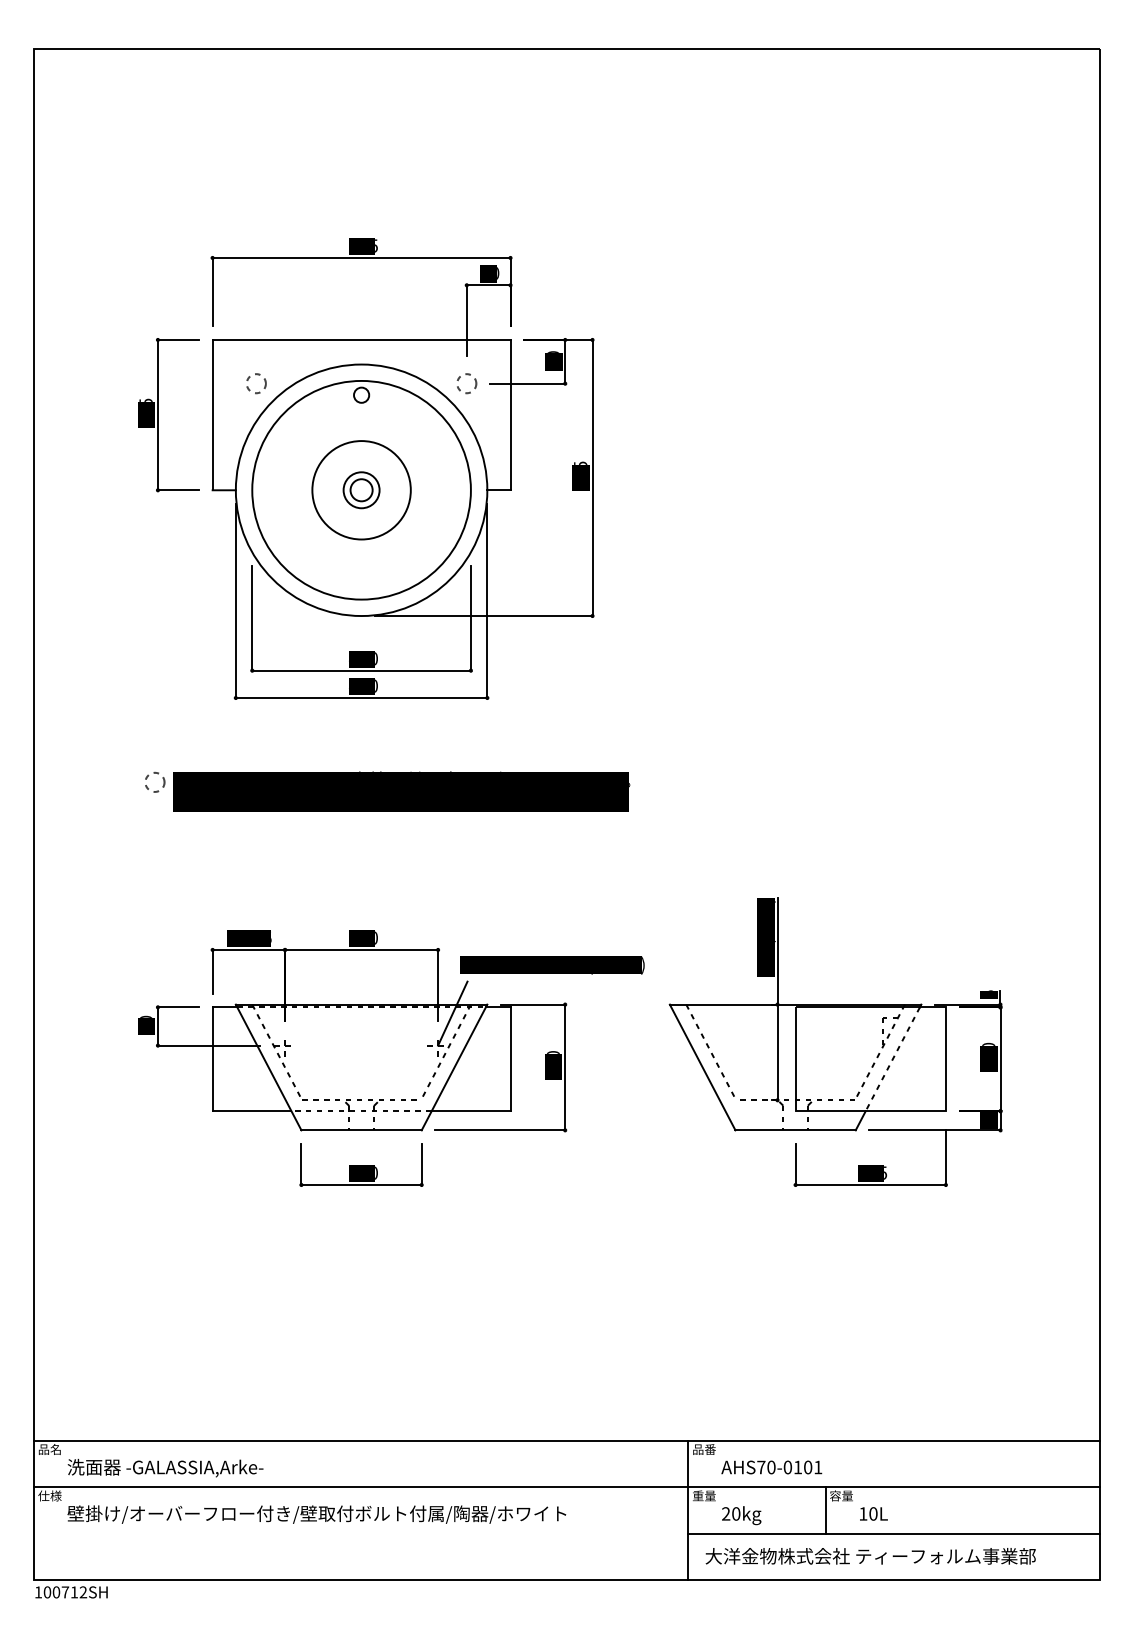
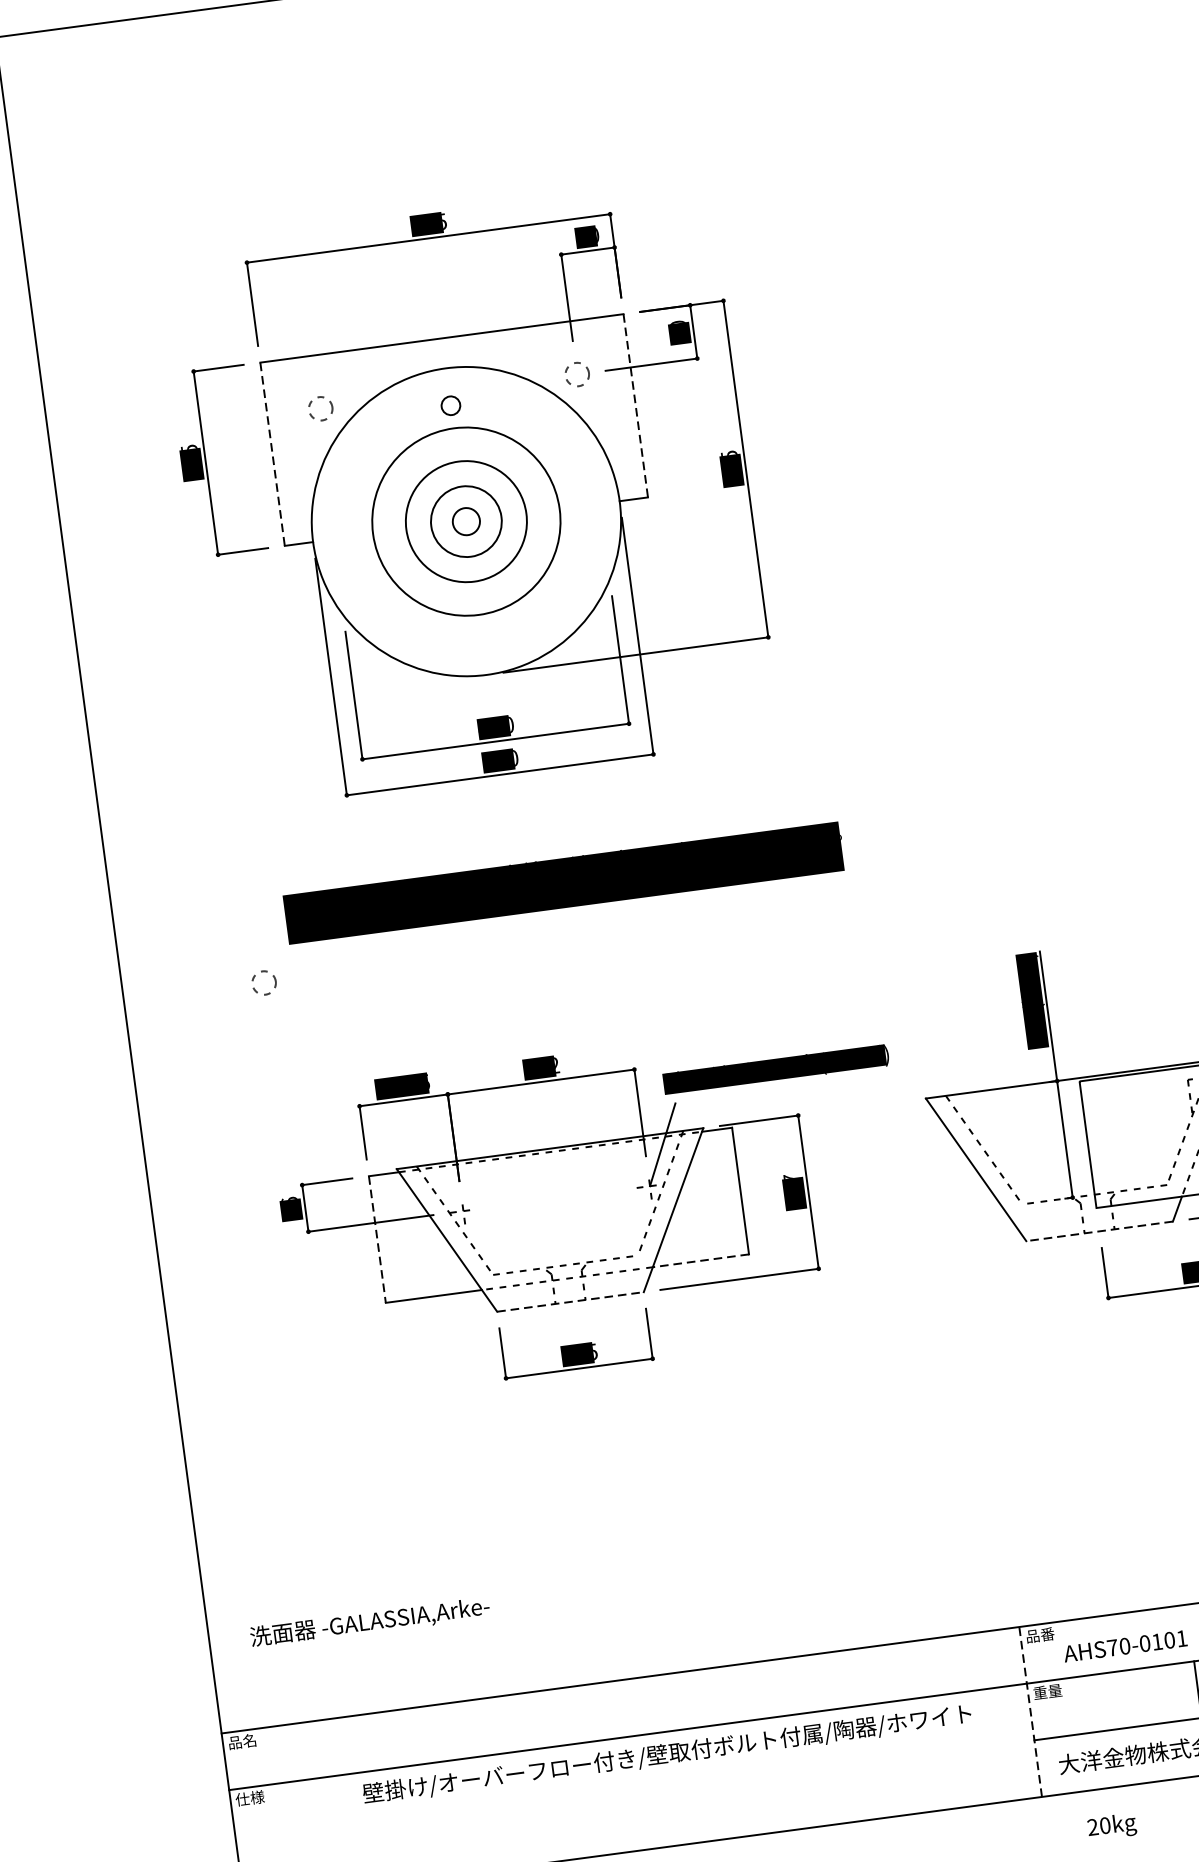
line: (212, 415) -> (272, 454), solid -> dashed
line: (510, 415) -> (635, 406), solid -> dashed
circle: (361, 489) -> (466, 520), size x0.7
circle: (361, 490) -> (466, 521), size x1.6
circle: (155, 782) -> (264, 983), moved
text: (376, 938) -> (557, 1065), 280 -> 142
text: (145, 1016) -> (288, 1198), 70 -> 76
text: (552, 1052) -> (790, 1175), 230 -> 237
line: (212, 1059) -> (377, 1239), solid -> dashed
line: (470, 1111) -> (700, 1261), solid -> dashed
line: (362, 1130) -> (571, 1301), solid -> dashed
line: (795, 1130) -> (1099, 1231), solid -> dashed
text: (376, 1172) -> (595, 1350), 220 -> 235
text: (165, 1468) -> (370, 1622), moved
line: (688, 1510) -> (1030, 1712), solid -> dashed
text: (316, 1514) -> (666, 1754), moved
text: (741, 1515) -> (1111, 1826), moved

